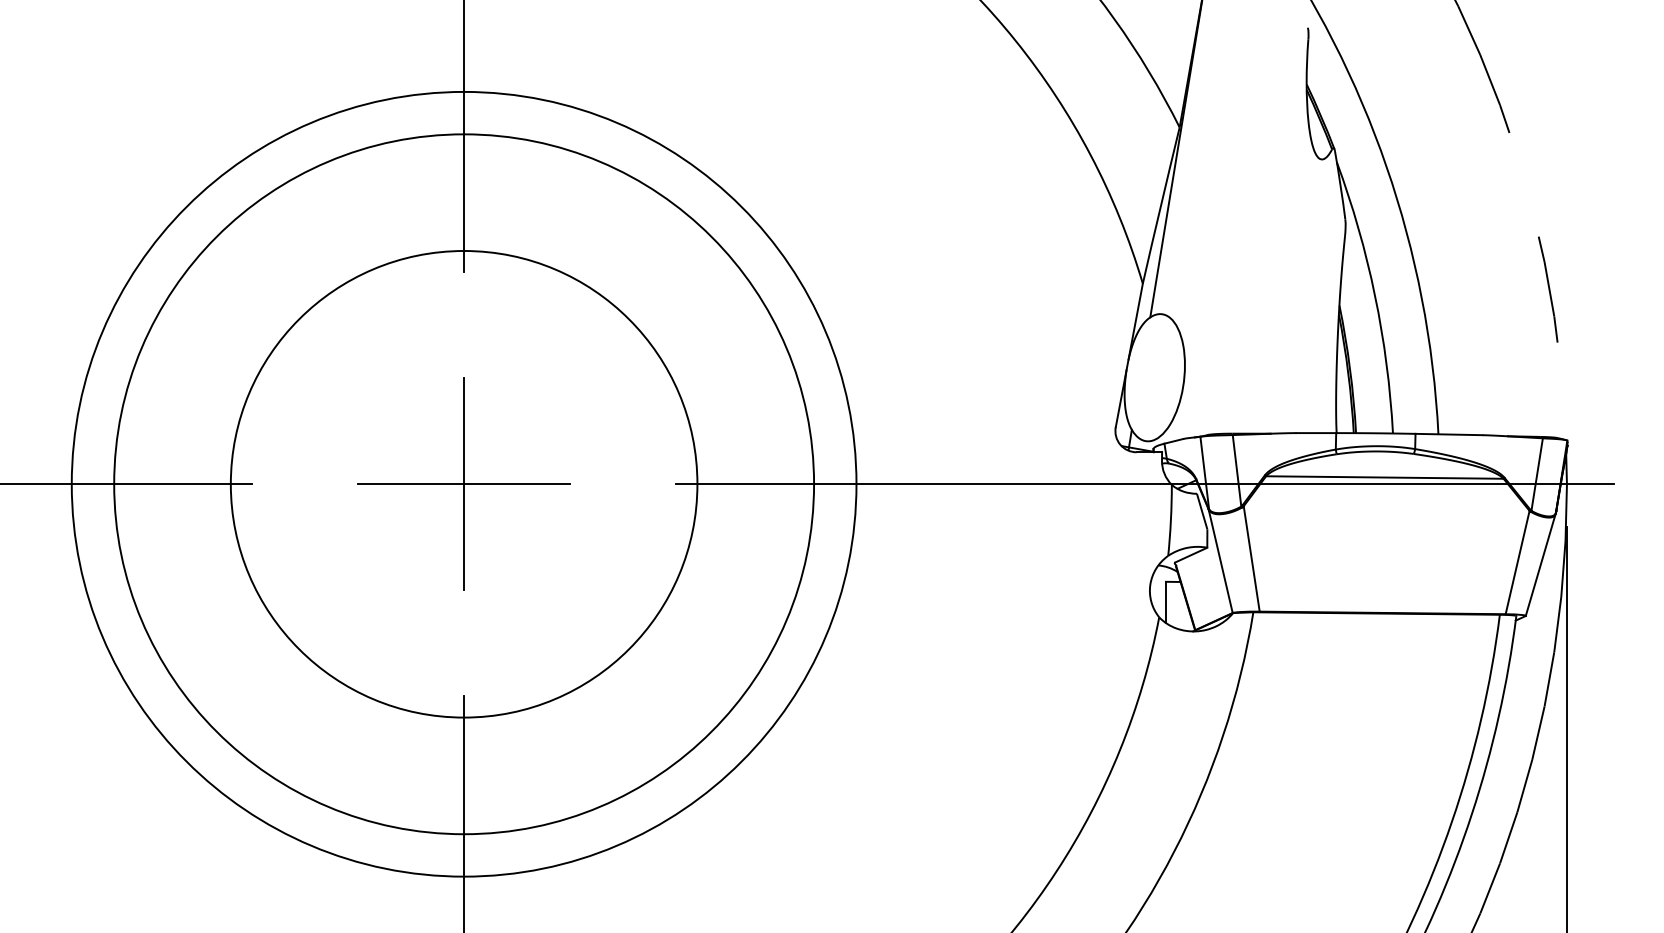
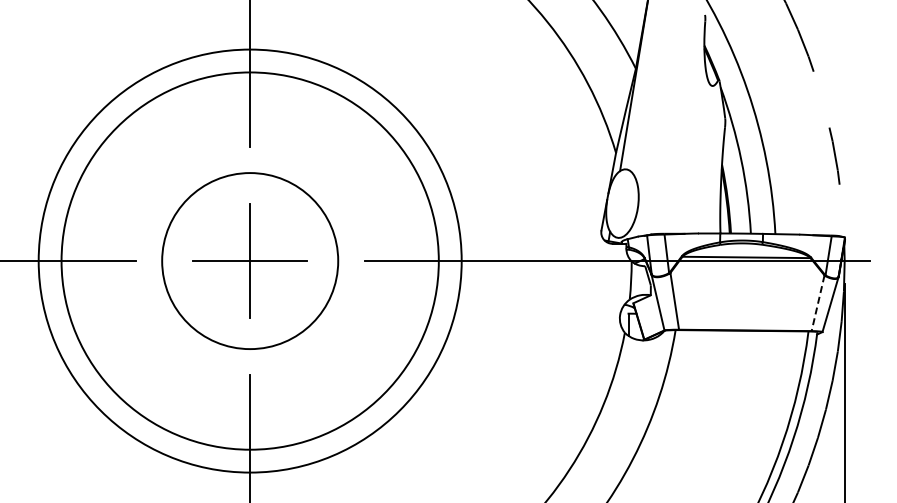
circle: (462, 483) -> (249, 260), size x0.7
line: (1518, 562) -> (818, 303), solid -> dashed

